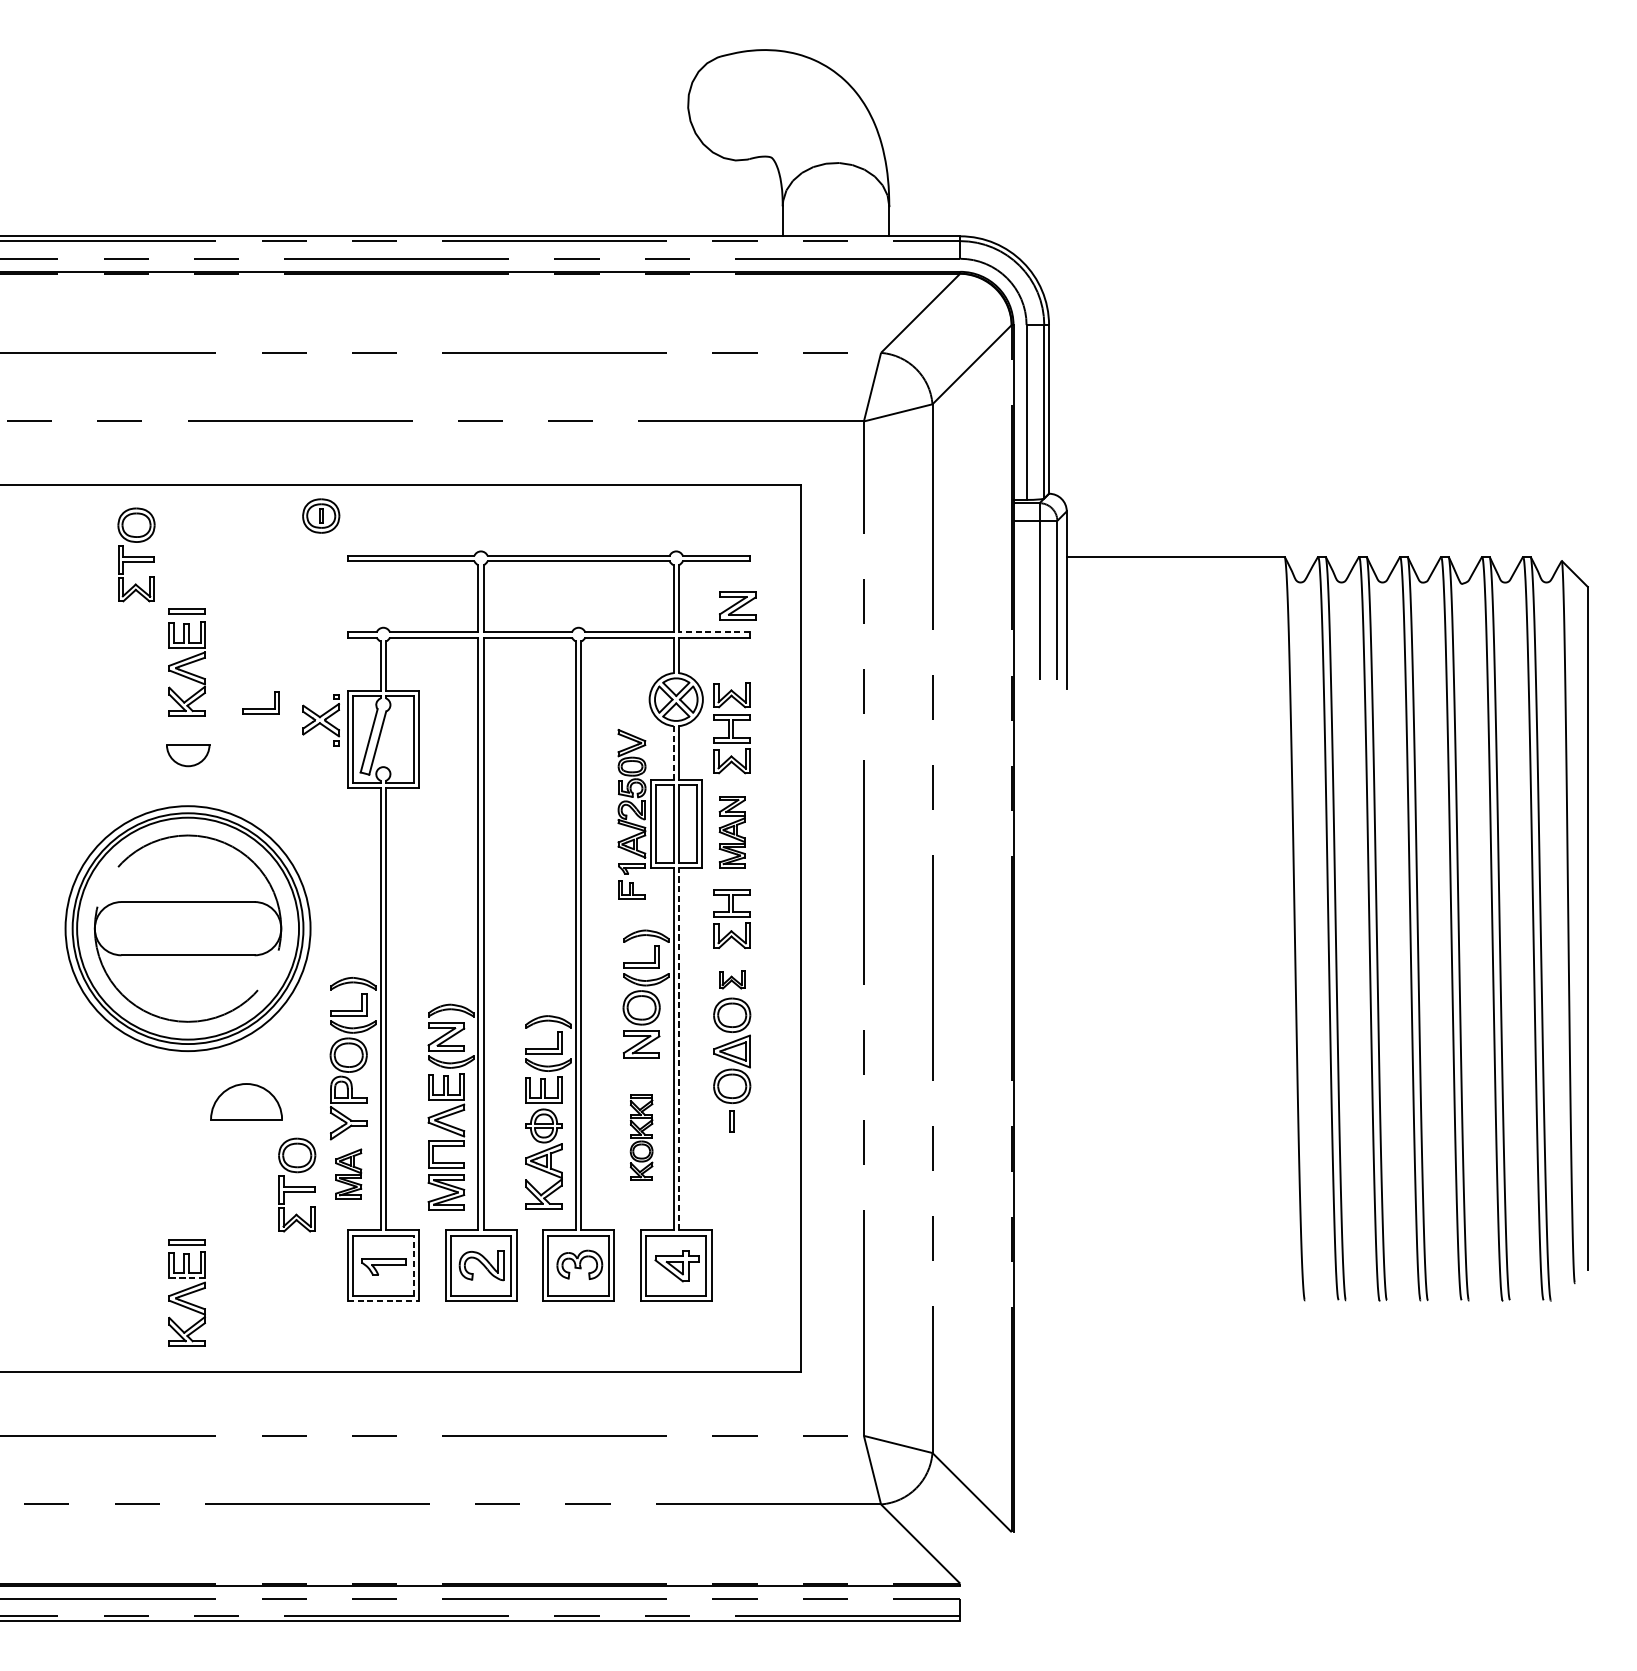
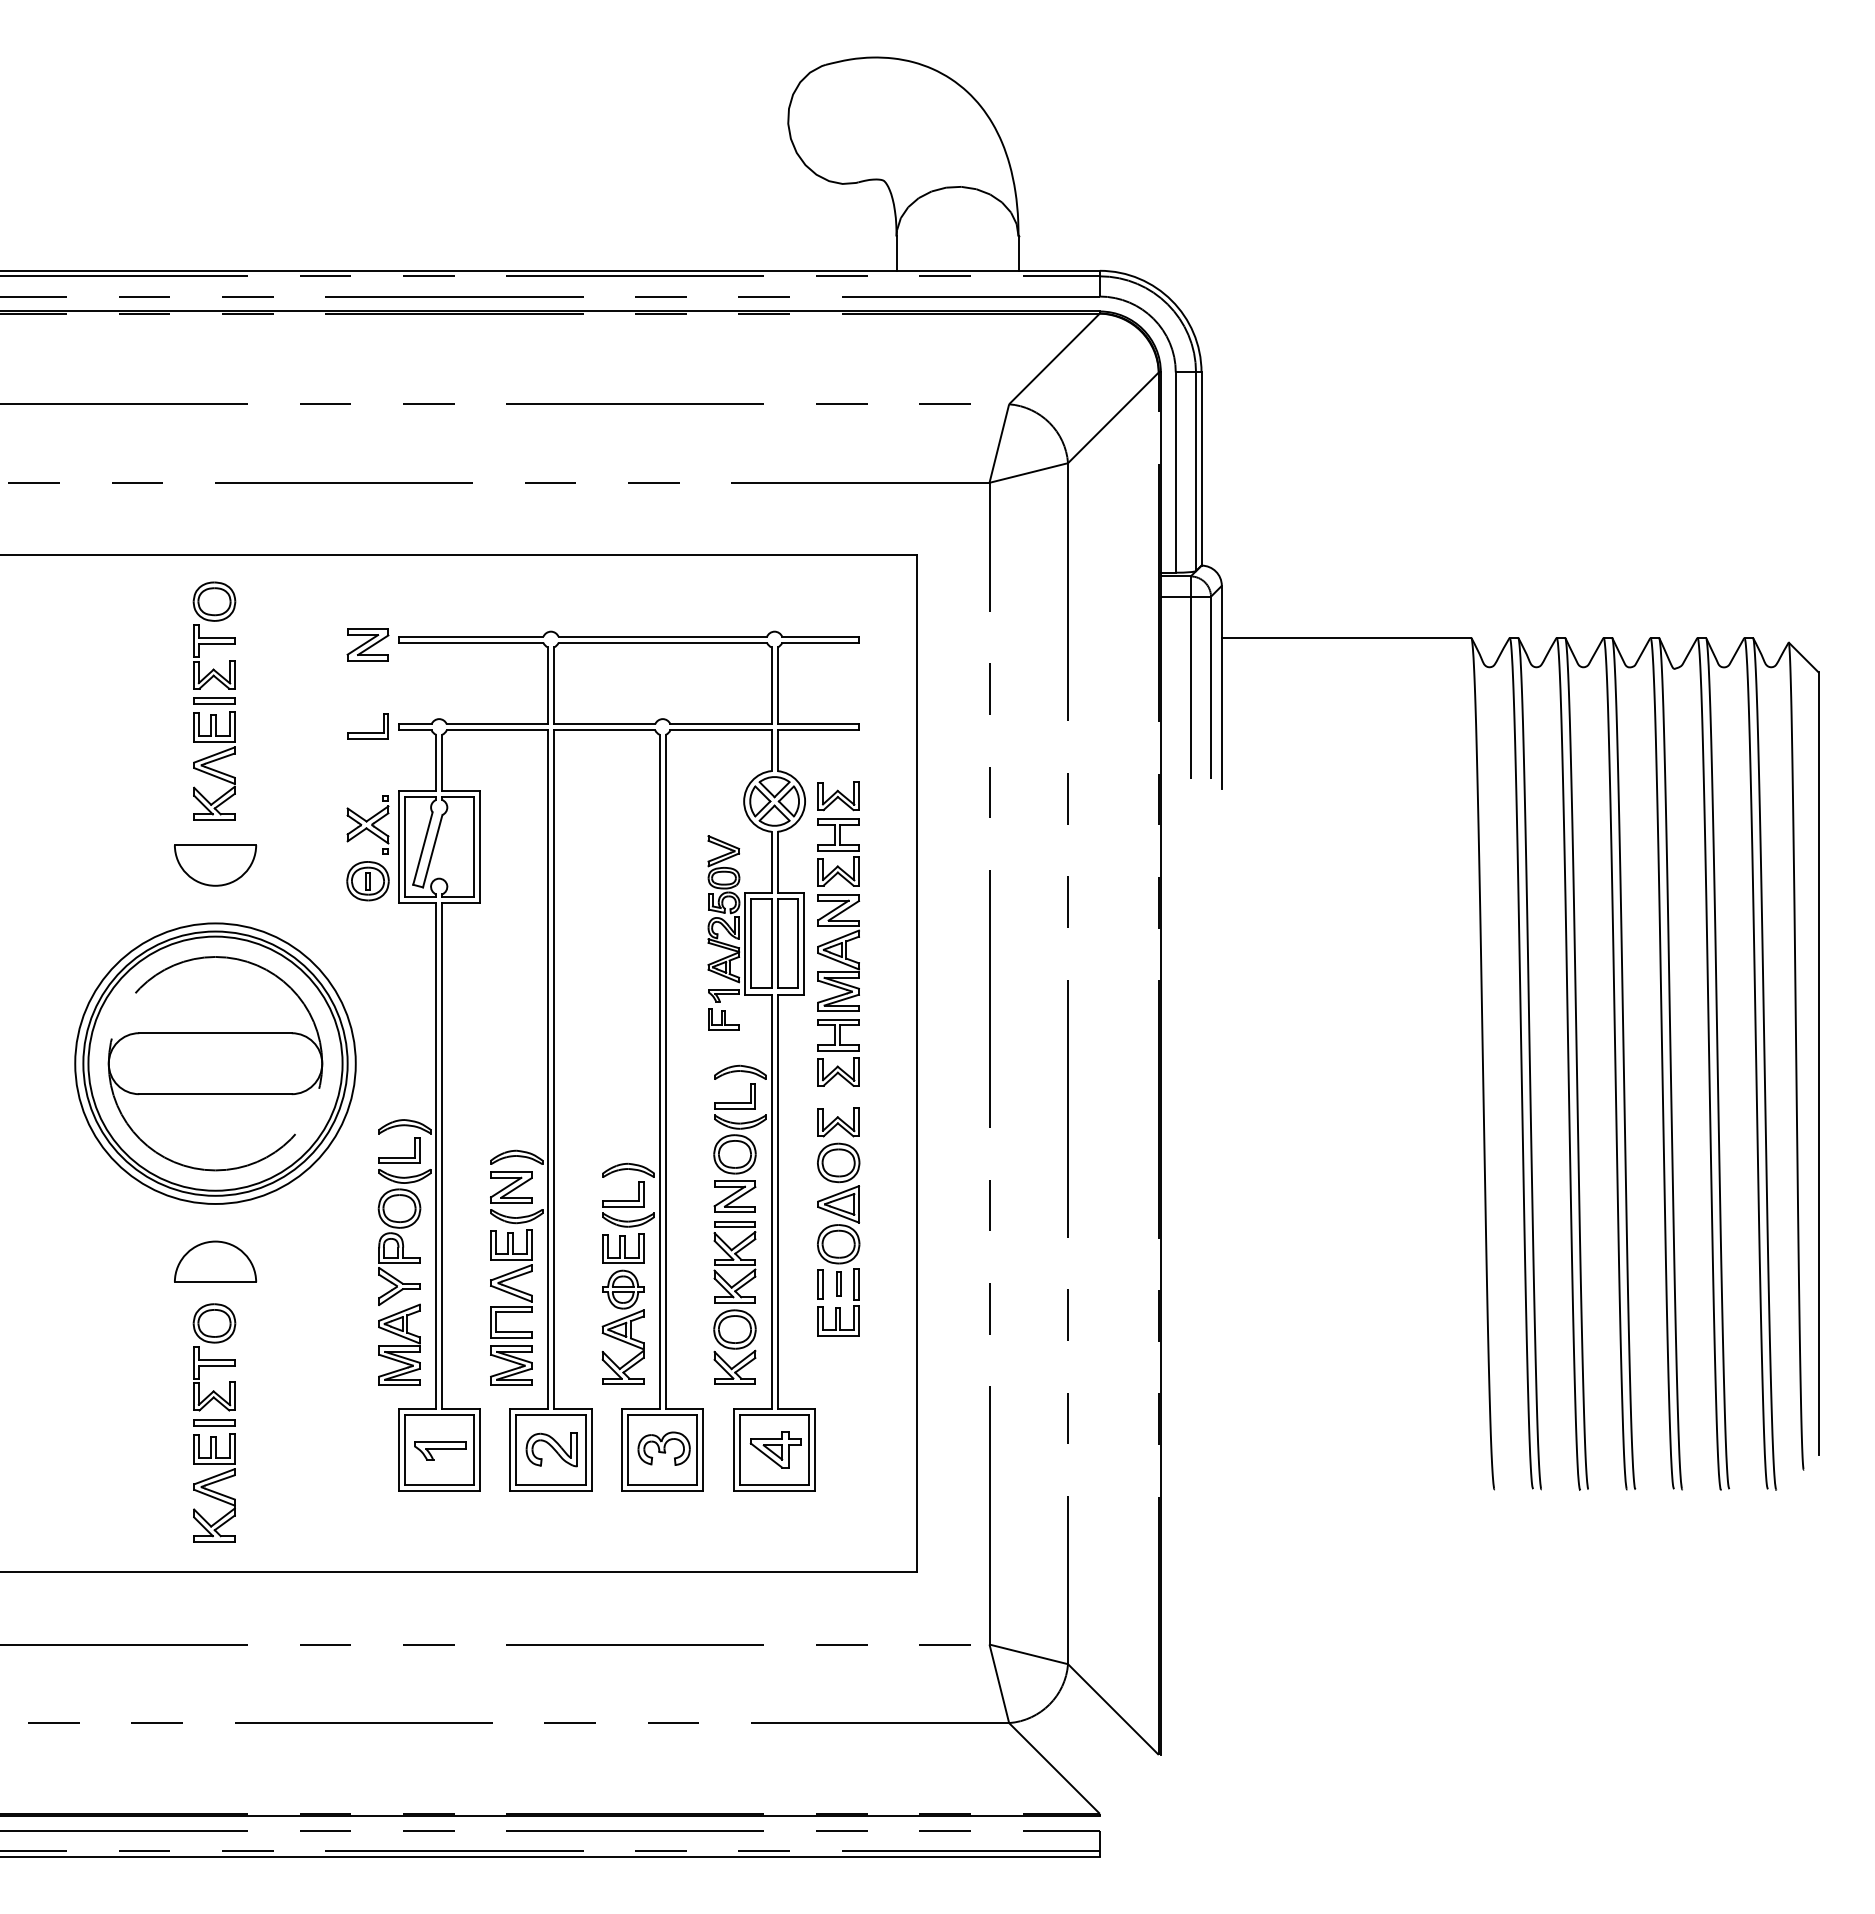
part: (320, 516) -> (367, 881), moved
part: (136, 554) -> (214, 635), moved
part: (737, 605) -> (367, 644), moved
line: (714, 632) -> (818, 724), dashed -> solid
part: (260, 703) -> (367, 726), moved
line: (673, 752) -> (771, 862), dashed -> solid
part: (188, 755) -> (215, 865), size x1.67
part: (732, 831) -> (838, 952), size x1.43
part: (732, 980) -> (838, 1122), size x1.43
line: (678, 1048) -> (777, 1201), dashed -> solid
part: (246, 1101) -> (215, 1261), moved
part: (641, 1137) -> (734, 1302), size x1.67
part: (732, 1137) -> (838, 1302), added
part: (348, 1173) -> (399, 1344), size x1.43
part: (297, 1185) -> (214, 1357), moved
line: (413, 1265) -> (473, 1449), dashed -> solid
line: (187, 1277) -> (214, 1463), dashed -> solid
line: (383, 1301) -> (439, 1490), dashed -> solid

